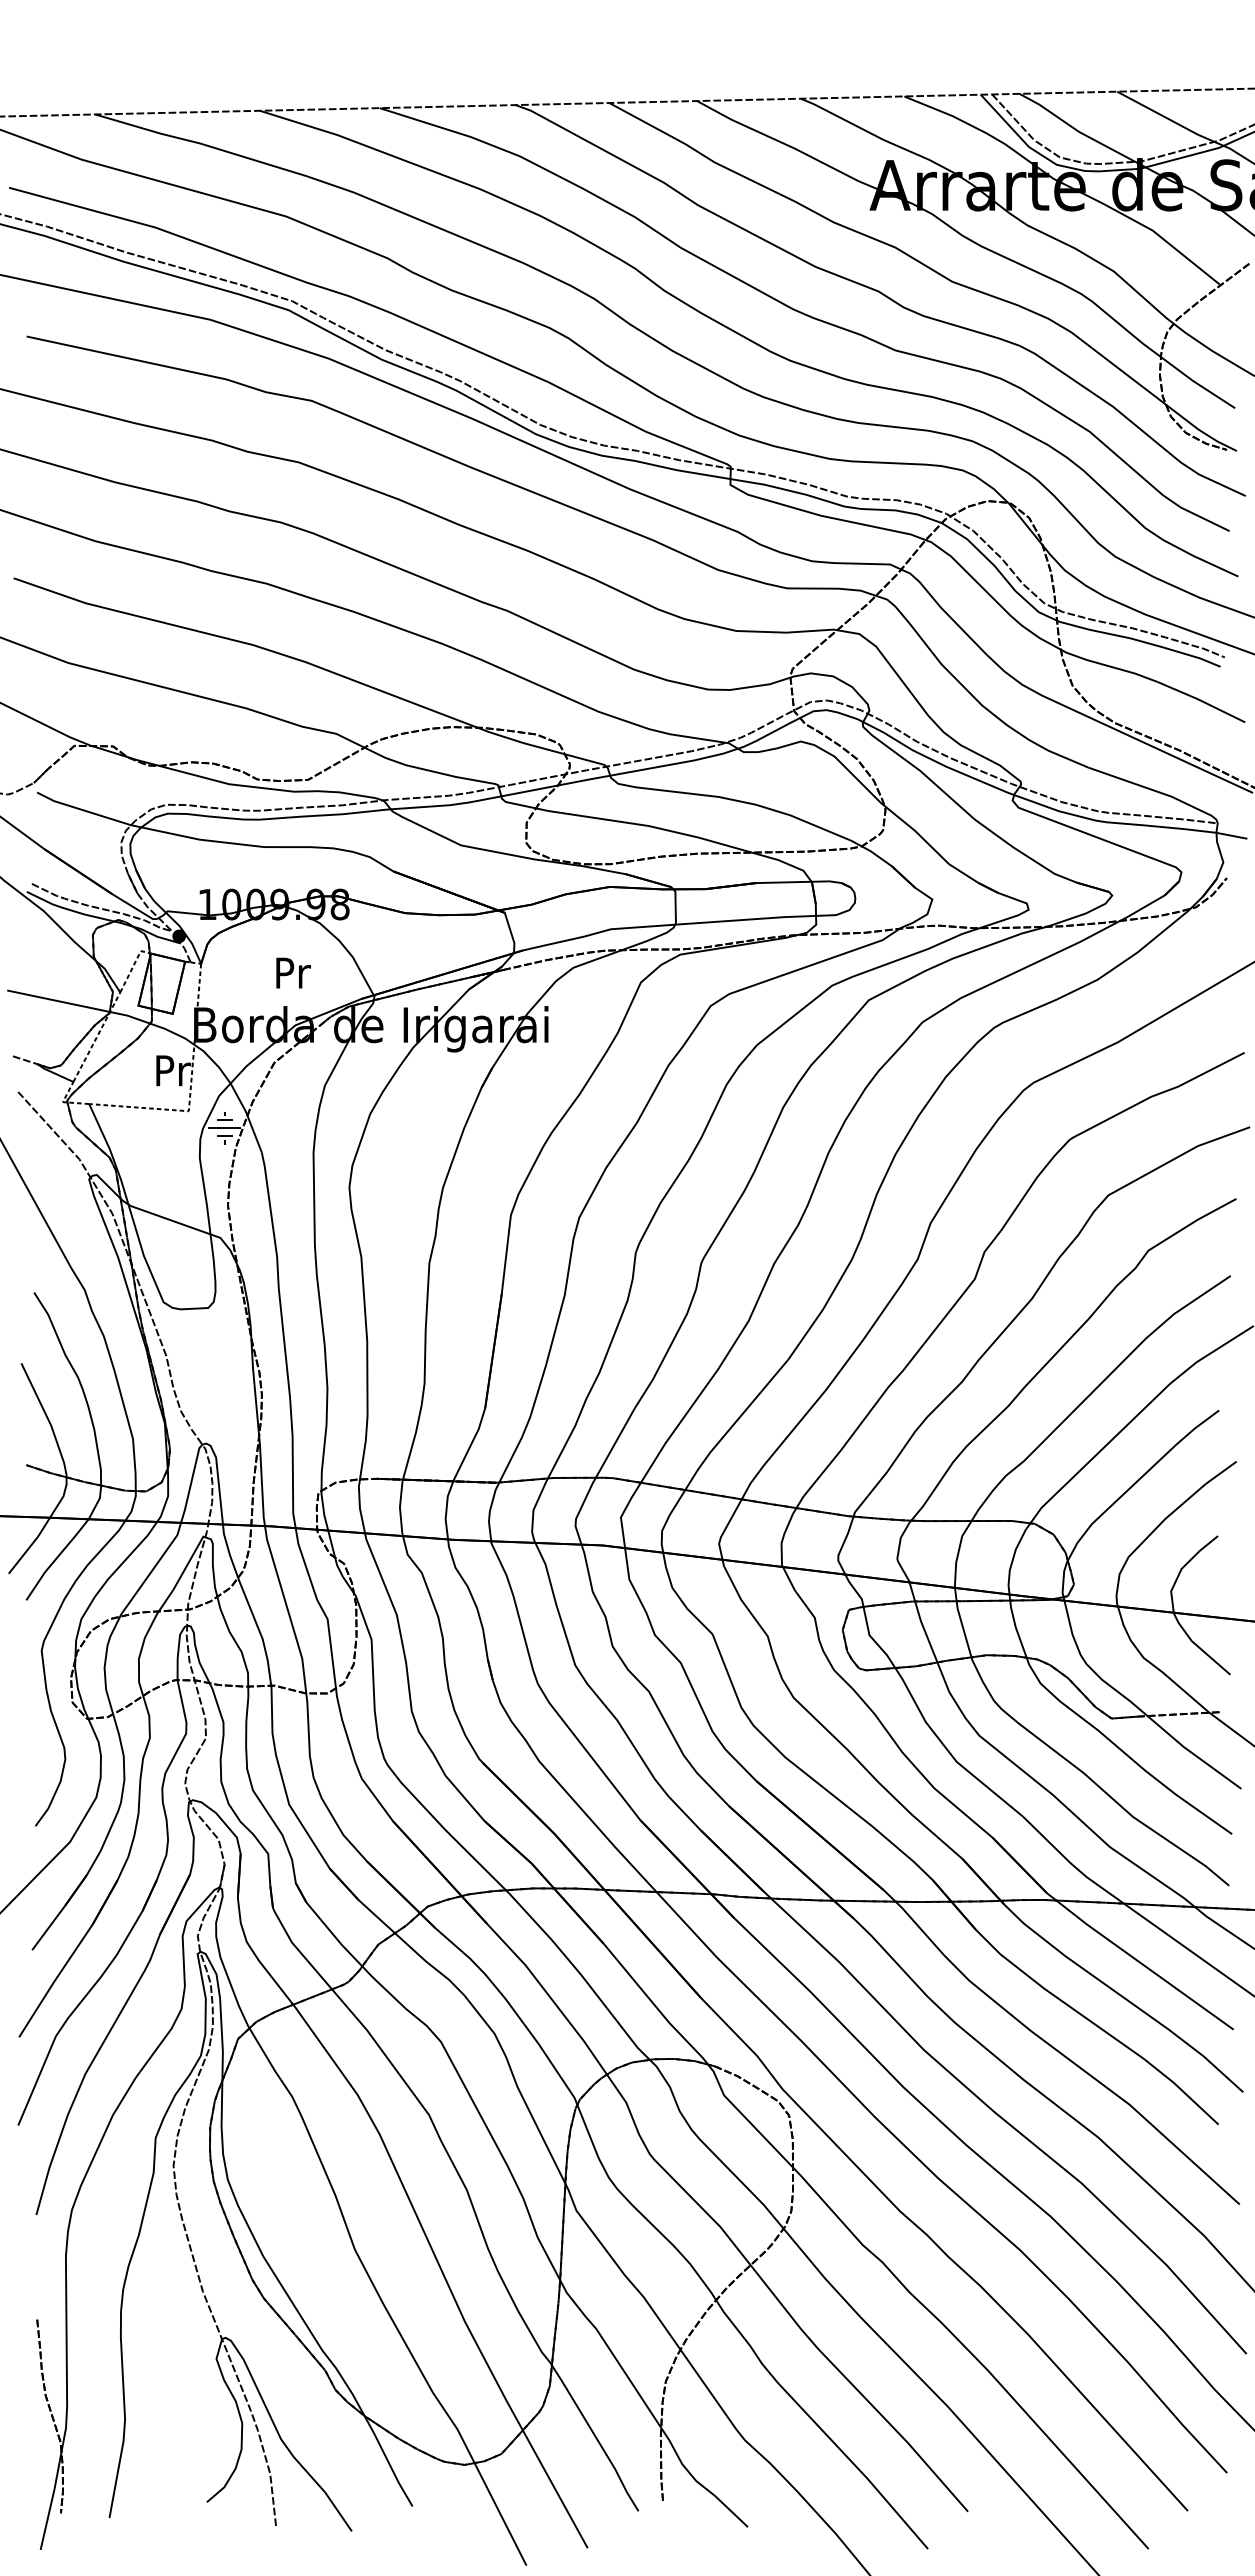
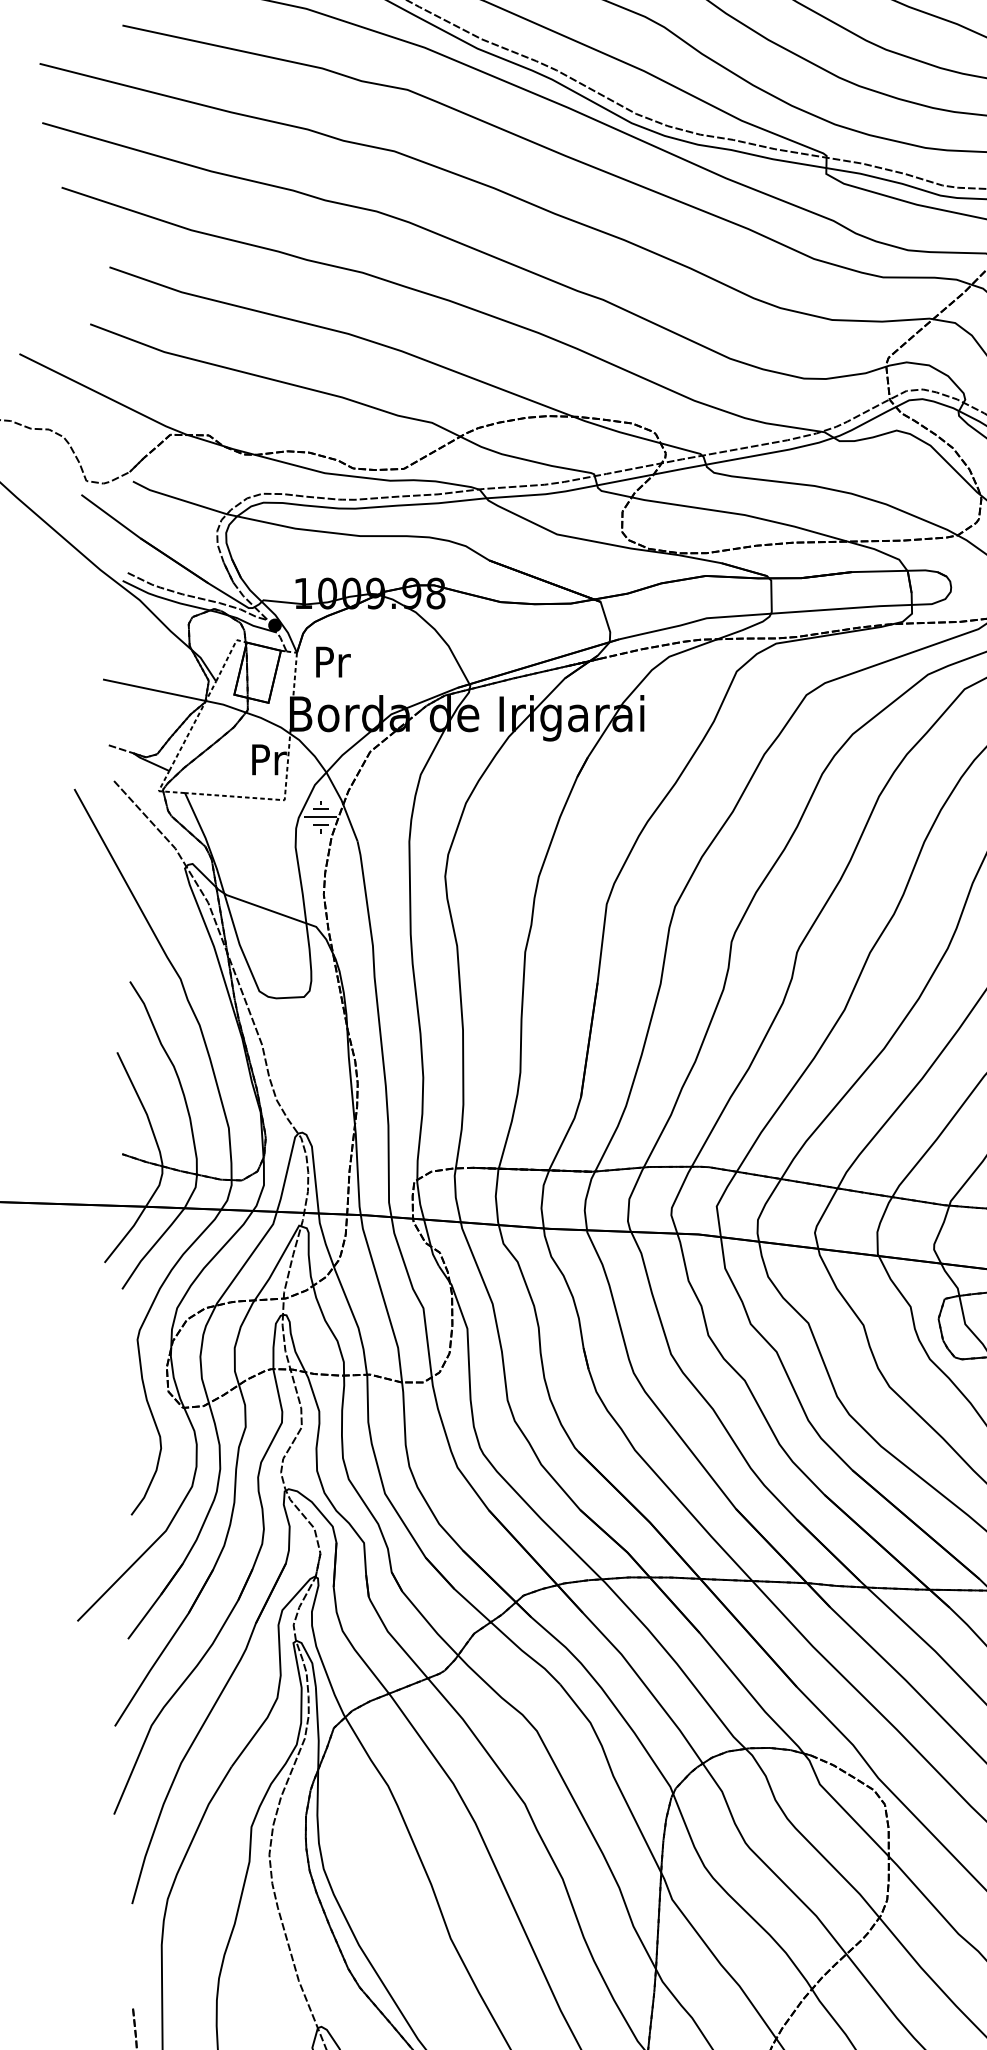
text: (293, 972) -> (333, 661), moved

